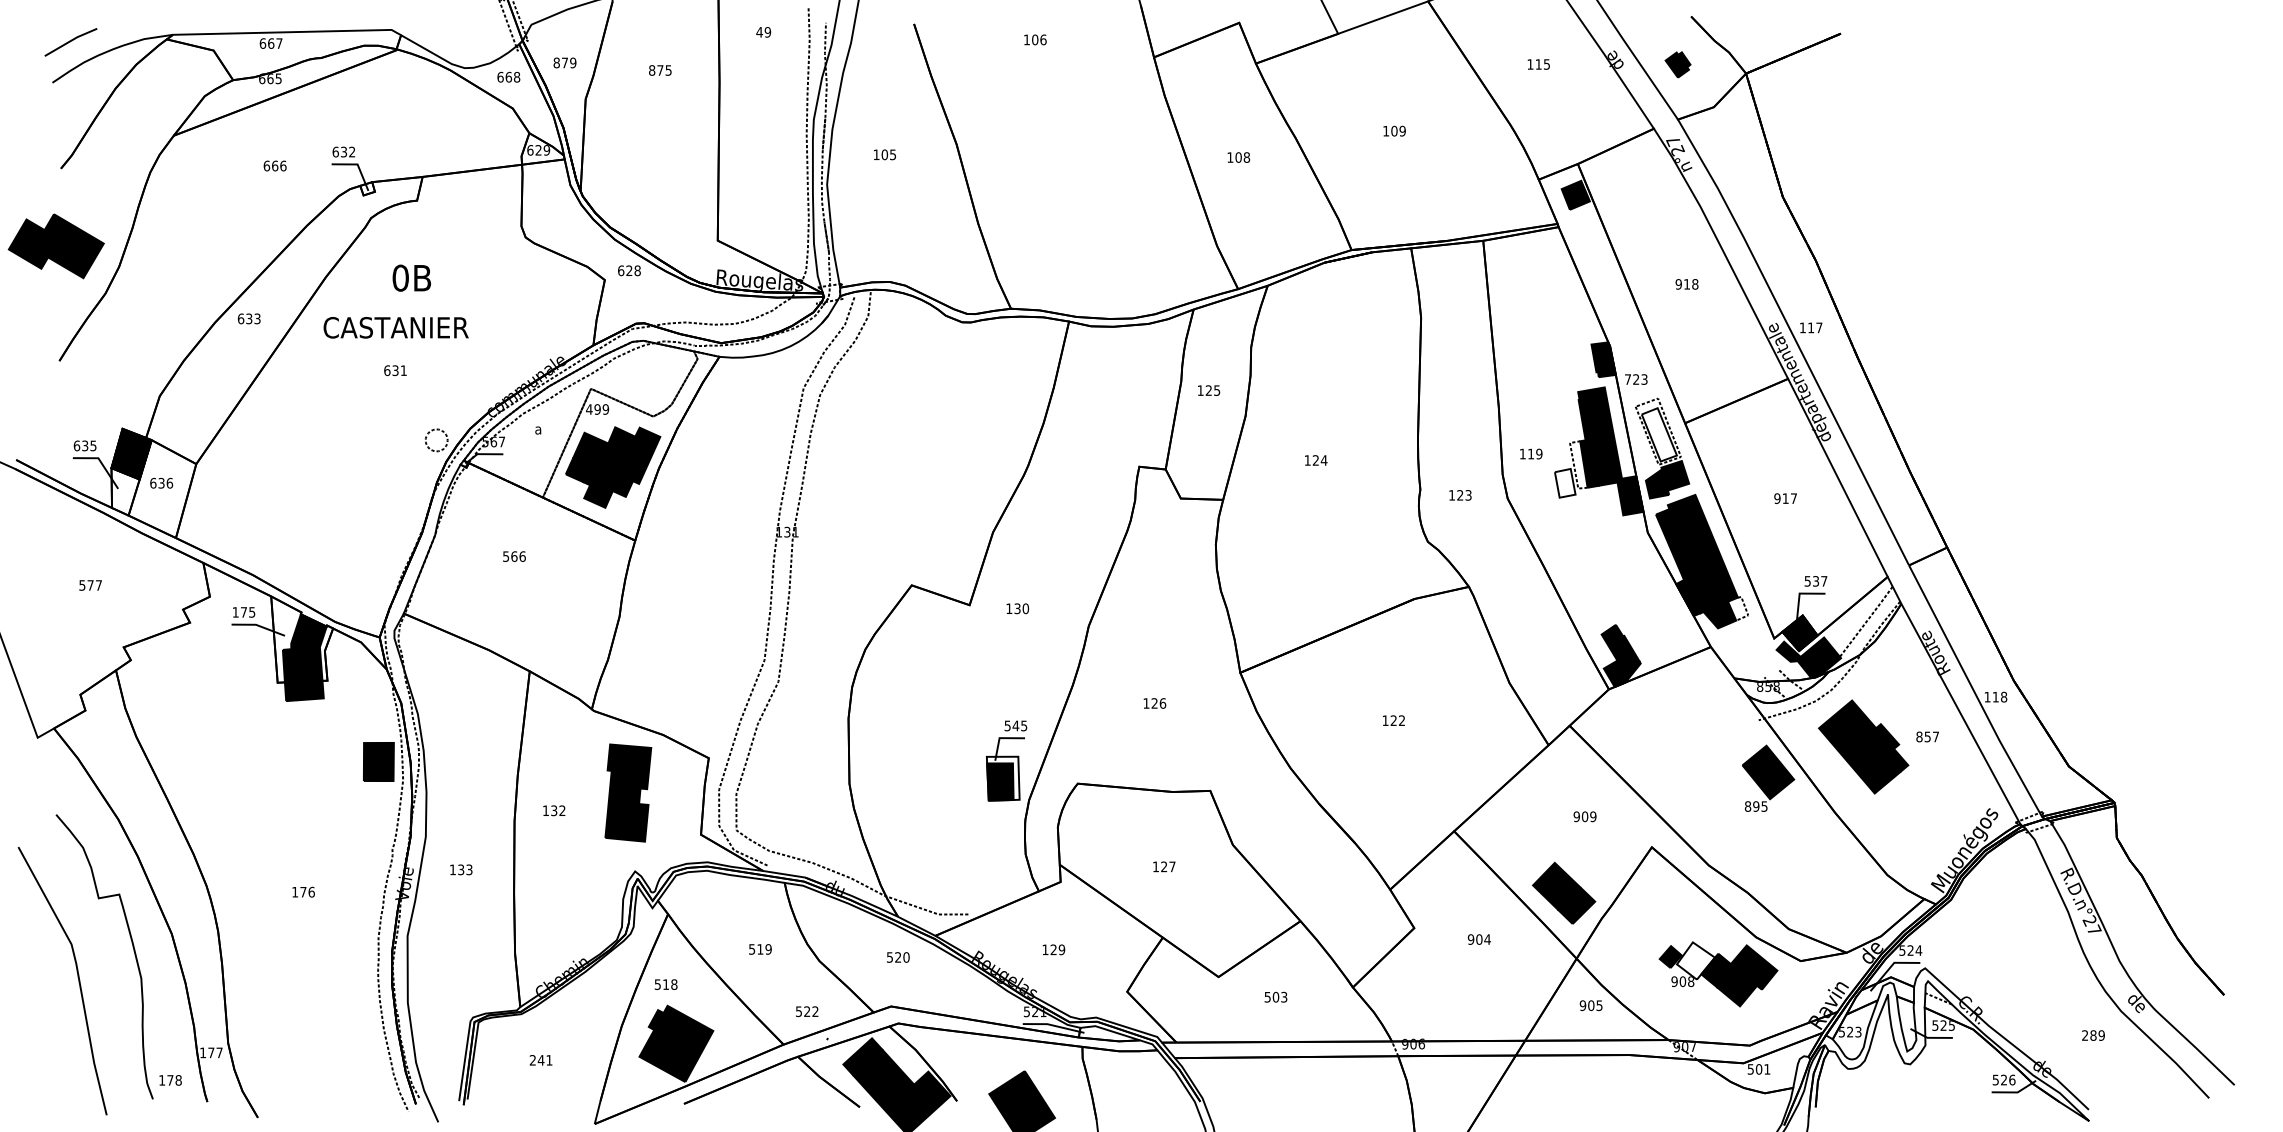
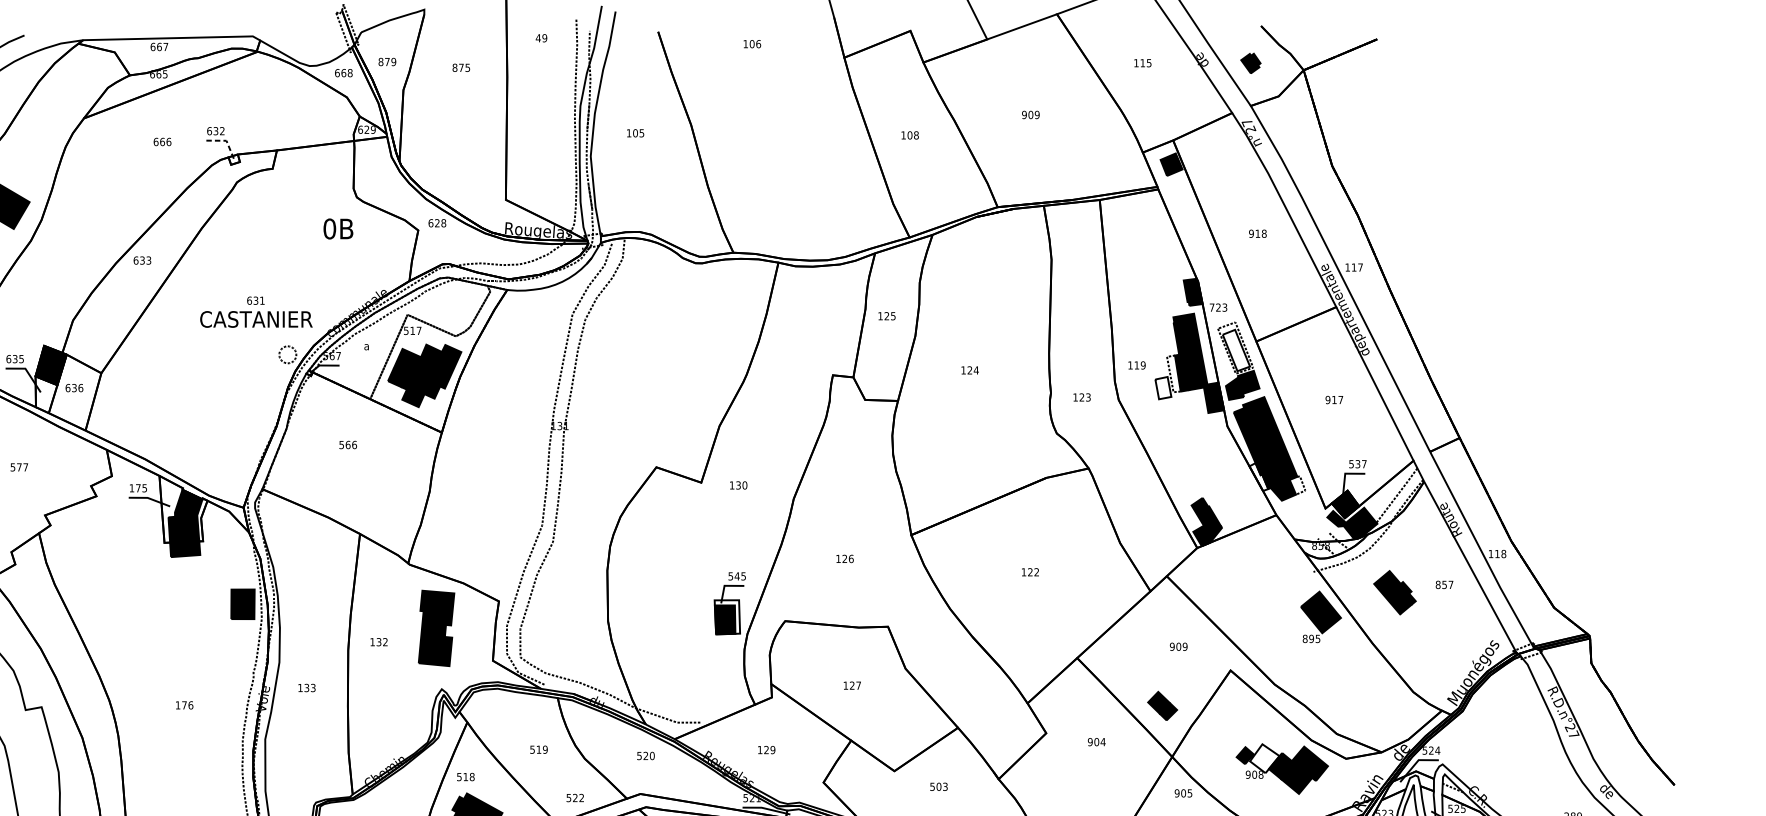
text: (1386, 130) -> (1024, 114), 109 -> 909
line: (357, 165) -> (226, 141), solid -> dashed
text: (411, 277) -> (338, 228), moved
text: (395, 327) -> (255, 319), moved
text: (597, 409) -> (412, 330), 499 -> 517
fill: (1688, 598) -> (1259, 477), removed
part: (1863, 746) -> (1394, 592), size x0.6
part: (1564, 892) -> (1162, 705), size x0.6

